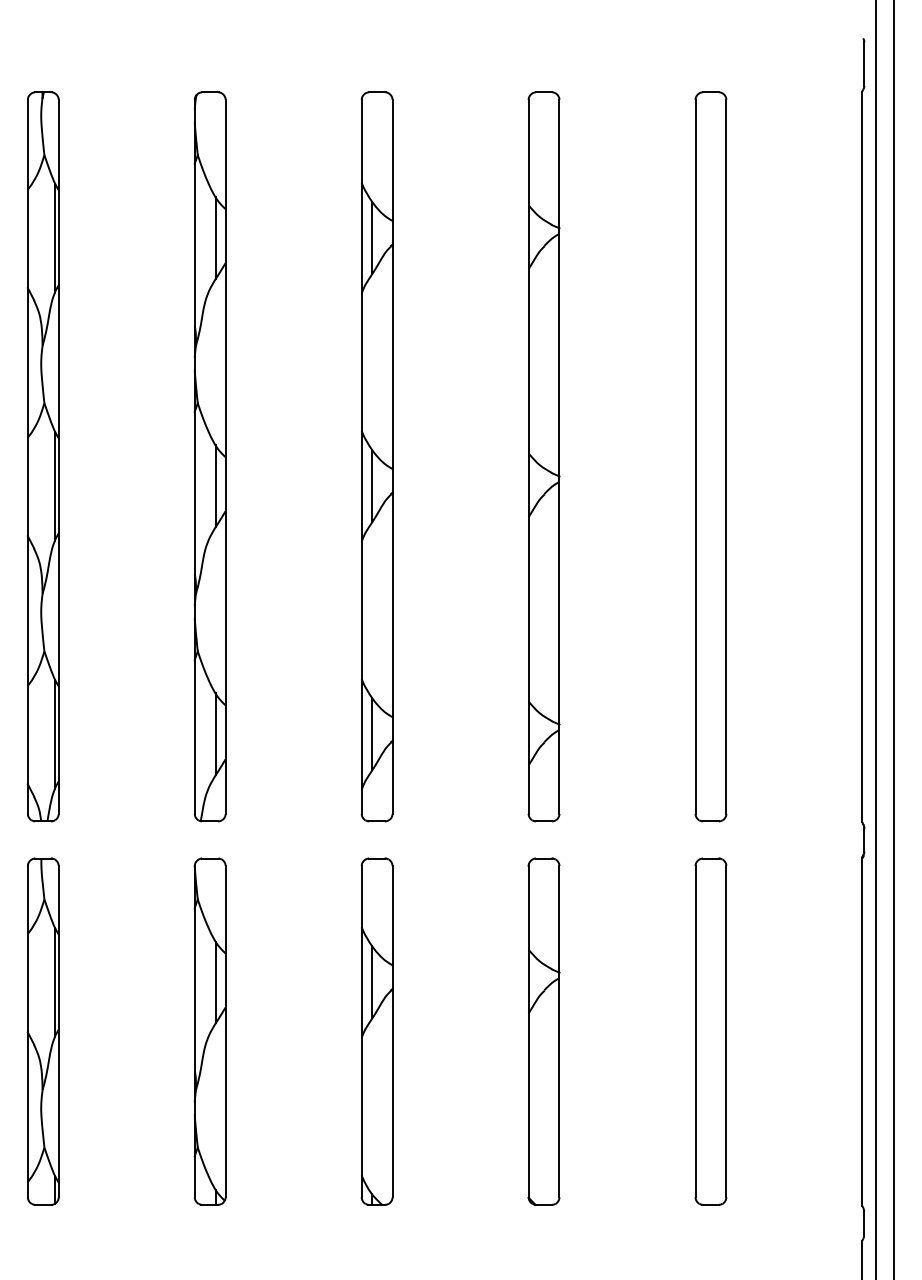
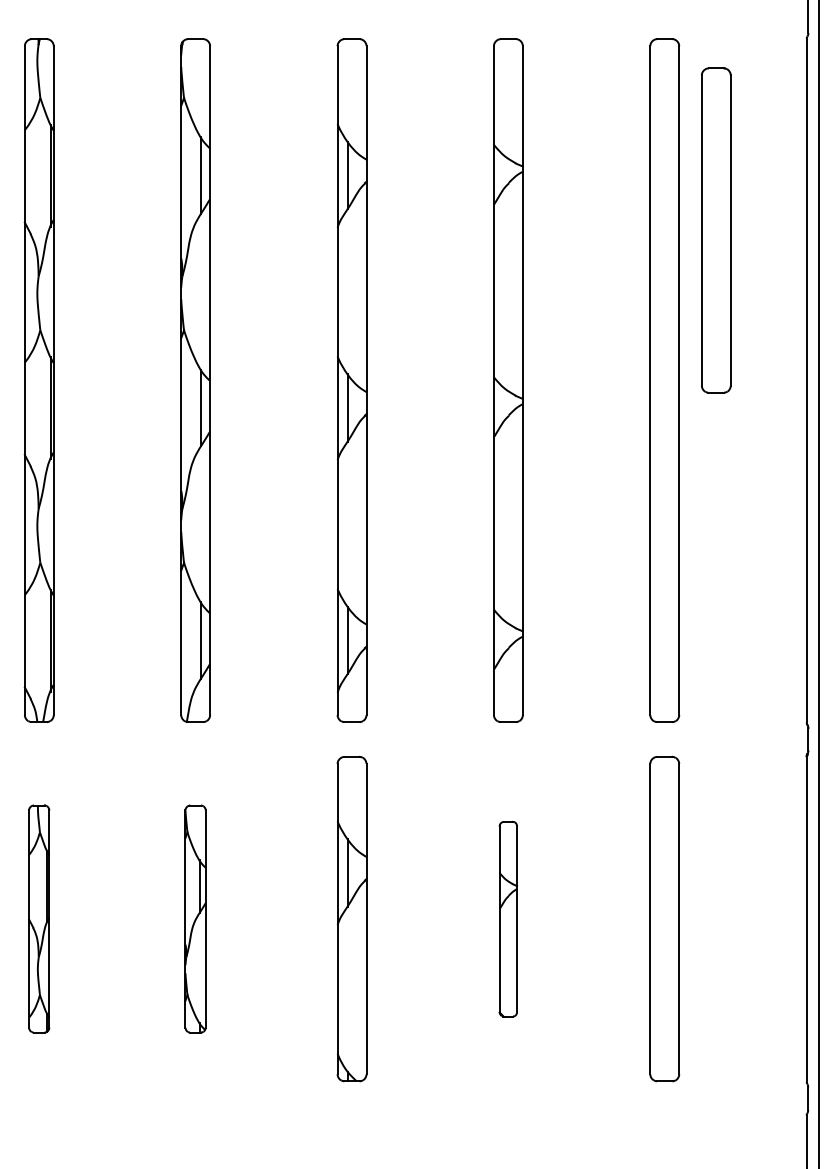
part: (765, 296) -> (715, 230), added
part: (42, 1031) -> (38, 918), size x0.7
part: (209, 1031) -> (195, 918), size x0.7
part: (543, 1031) -> (507, 918), size x0.6

